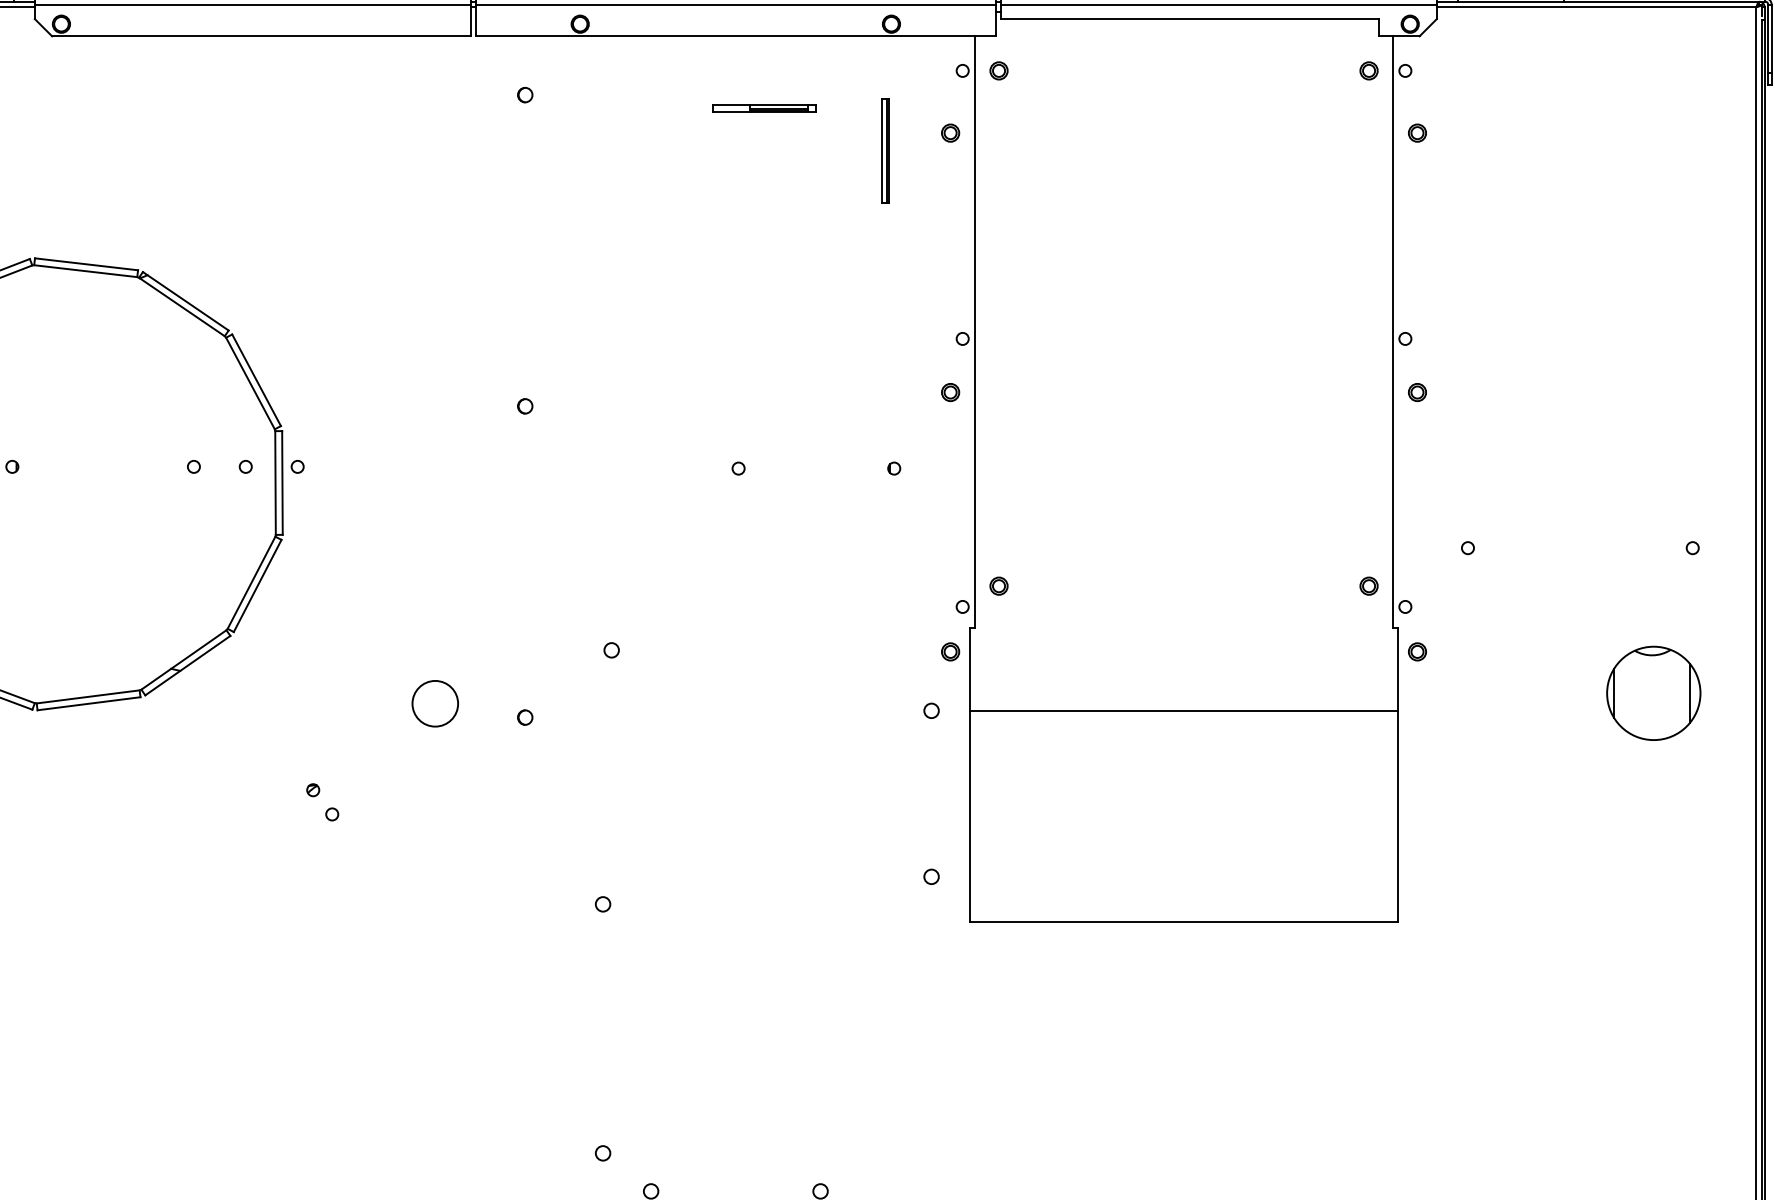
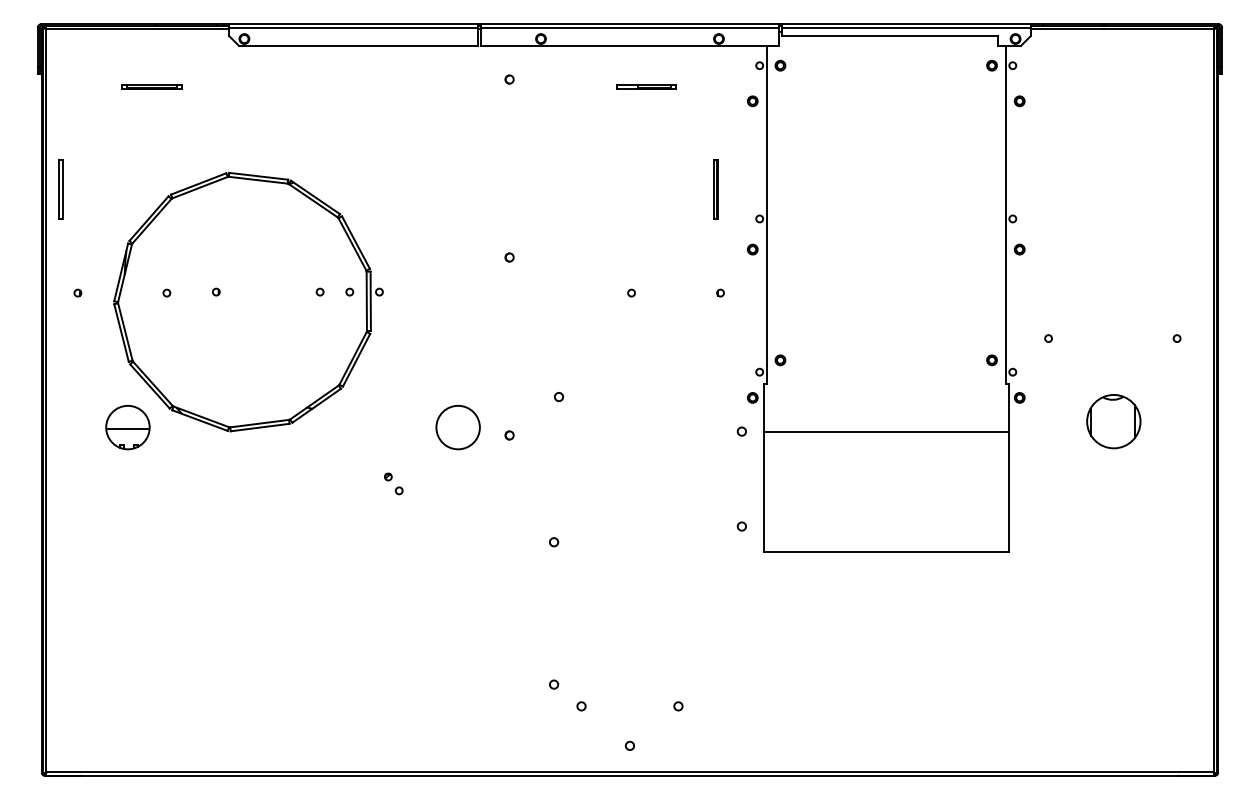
part: (885, 150) -> (715, 189), moved
part: (1653, 693) -> (1113, 421), moved
circle: (434, 703) -> (457, 427), size x1.67

